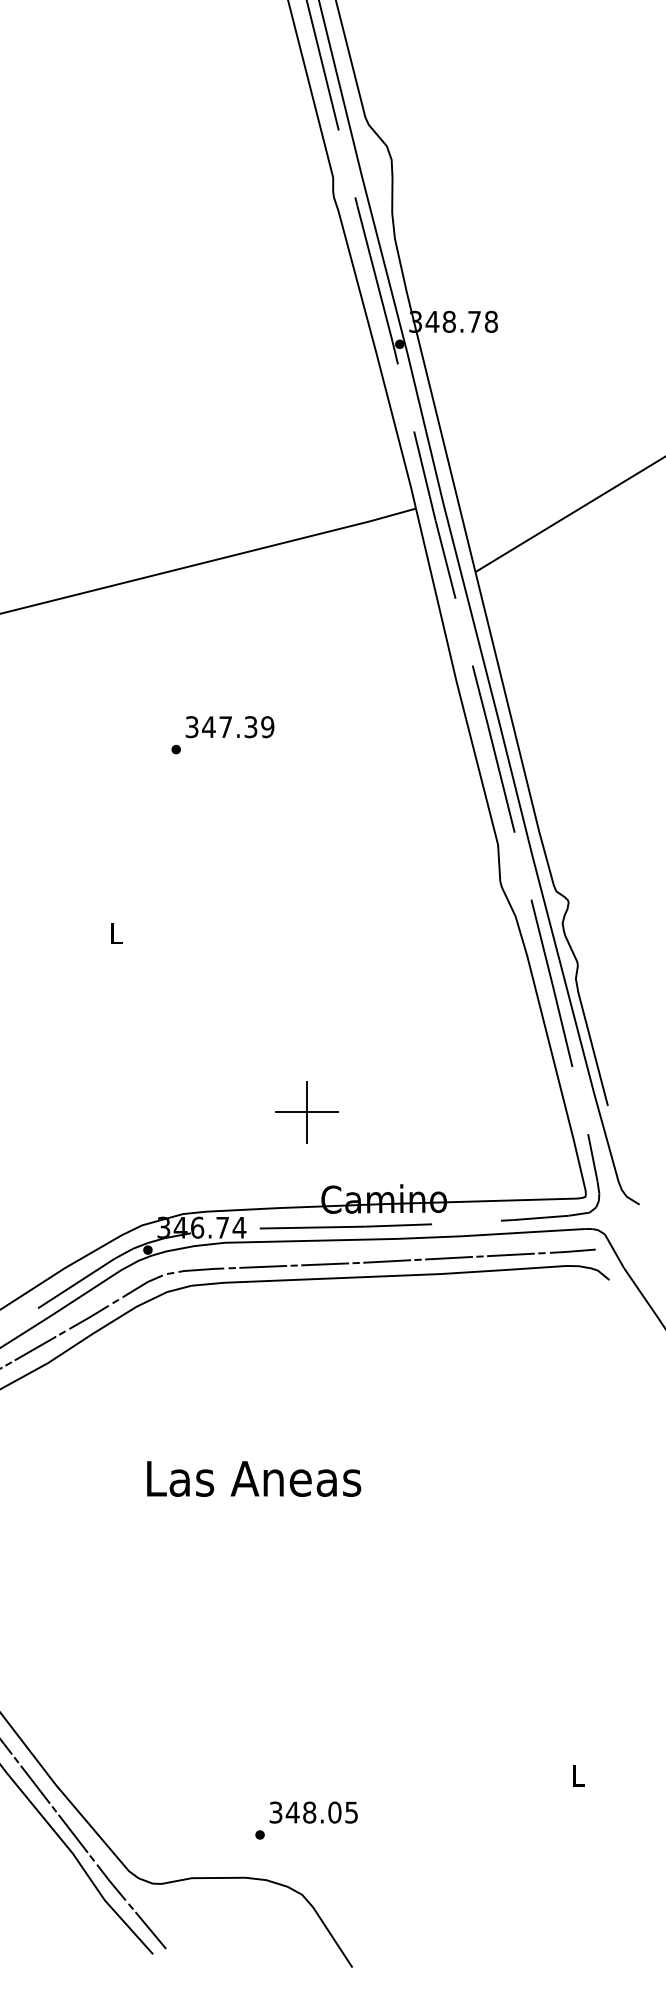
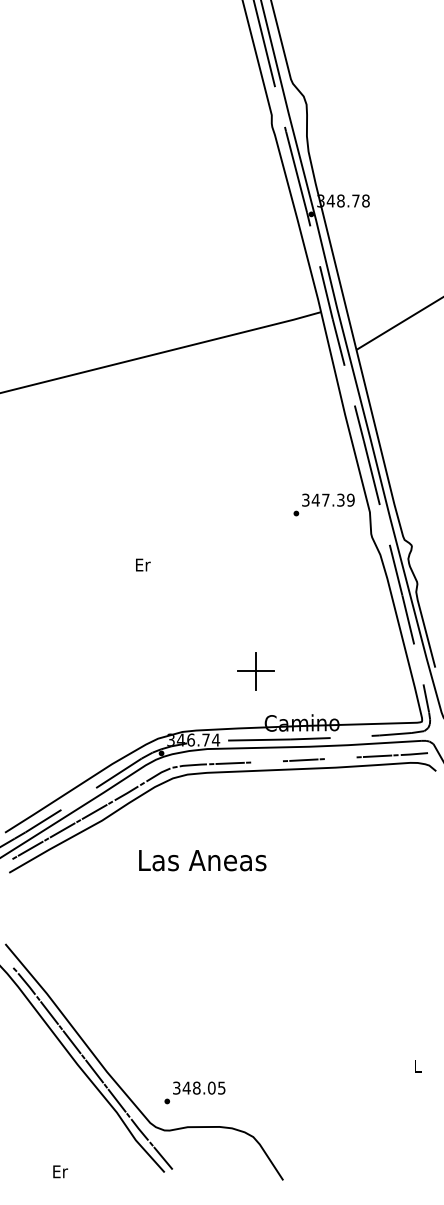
text: (221, 734) -> (323, 504), moved
text: (117, 932) -> (143, 564), L -> Er
line: (448, 1256) -> (340, 757), removed
line: (324, 1263) -> (266, 761), removed
text: (253, 1478) -> (202, 860), moved
text: (305, 1819) -> (194, 1092), moved

